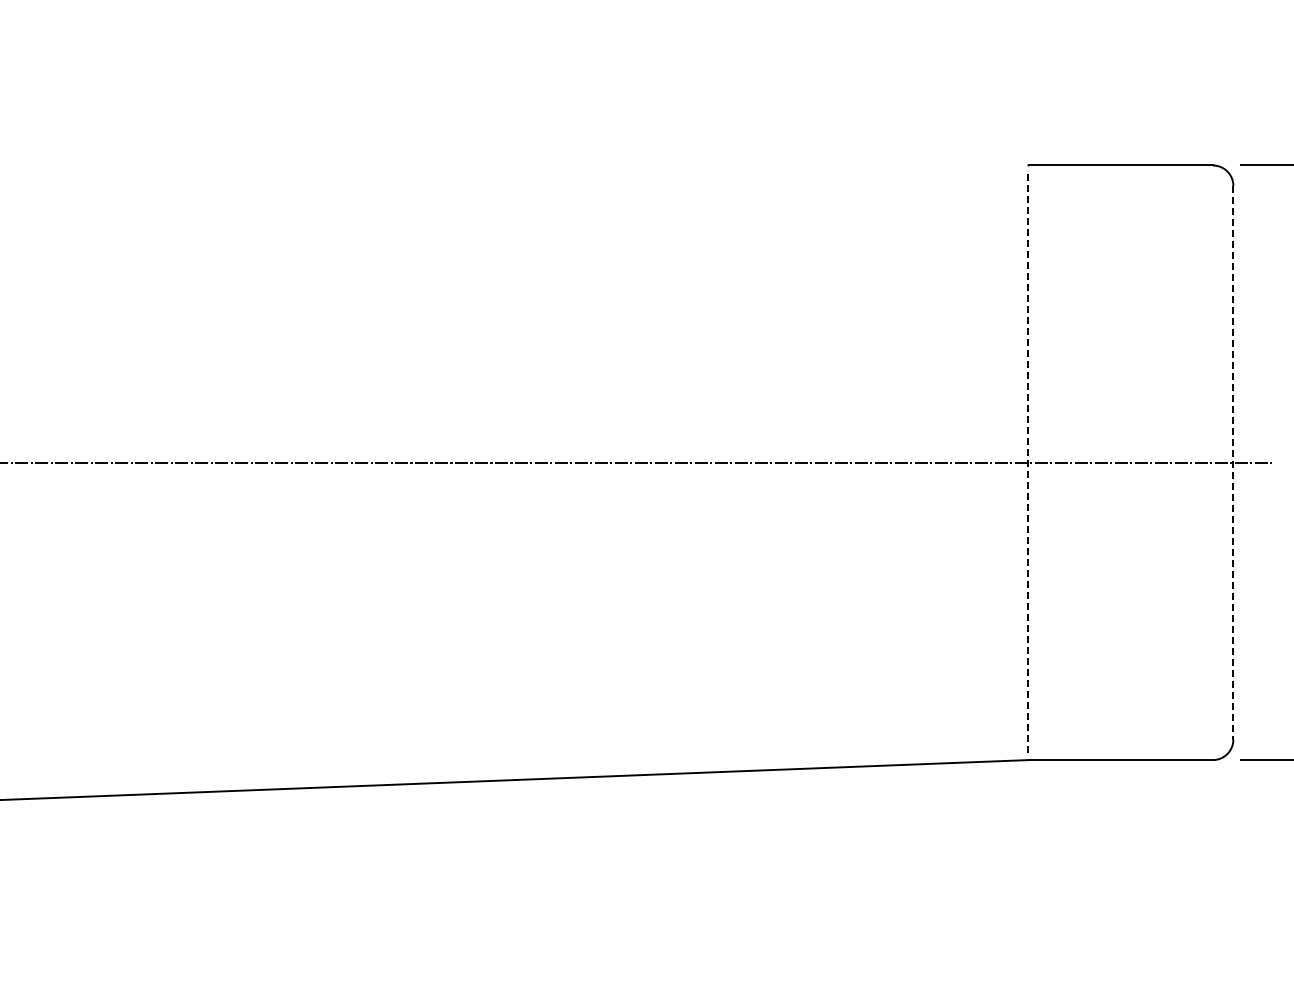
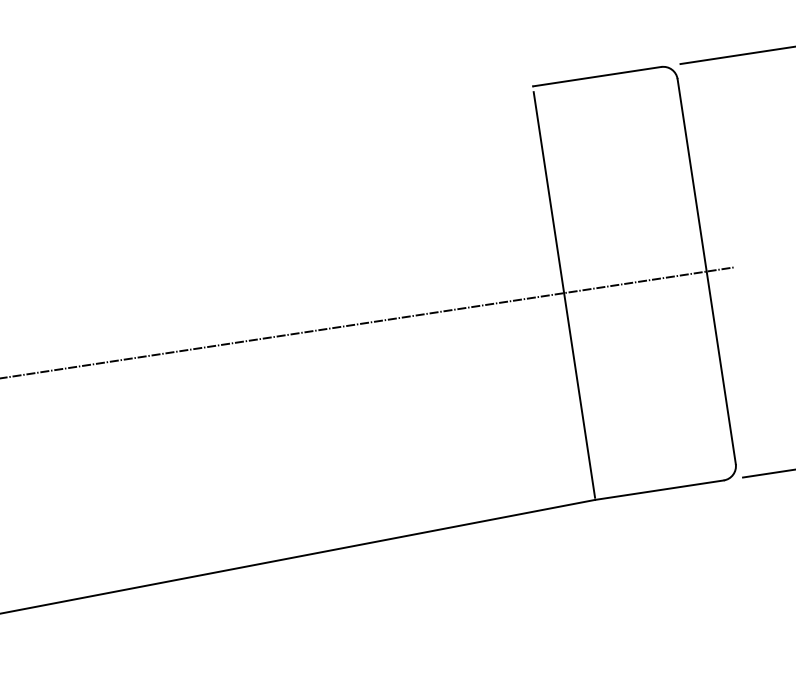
line: (1233, 462) -> (706, 271), dashed -> solid
line: (1028, 465) -> (564, 295), dashed -> solid

